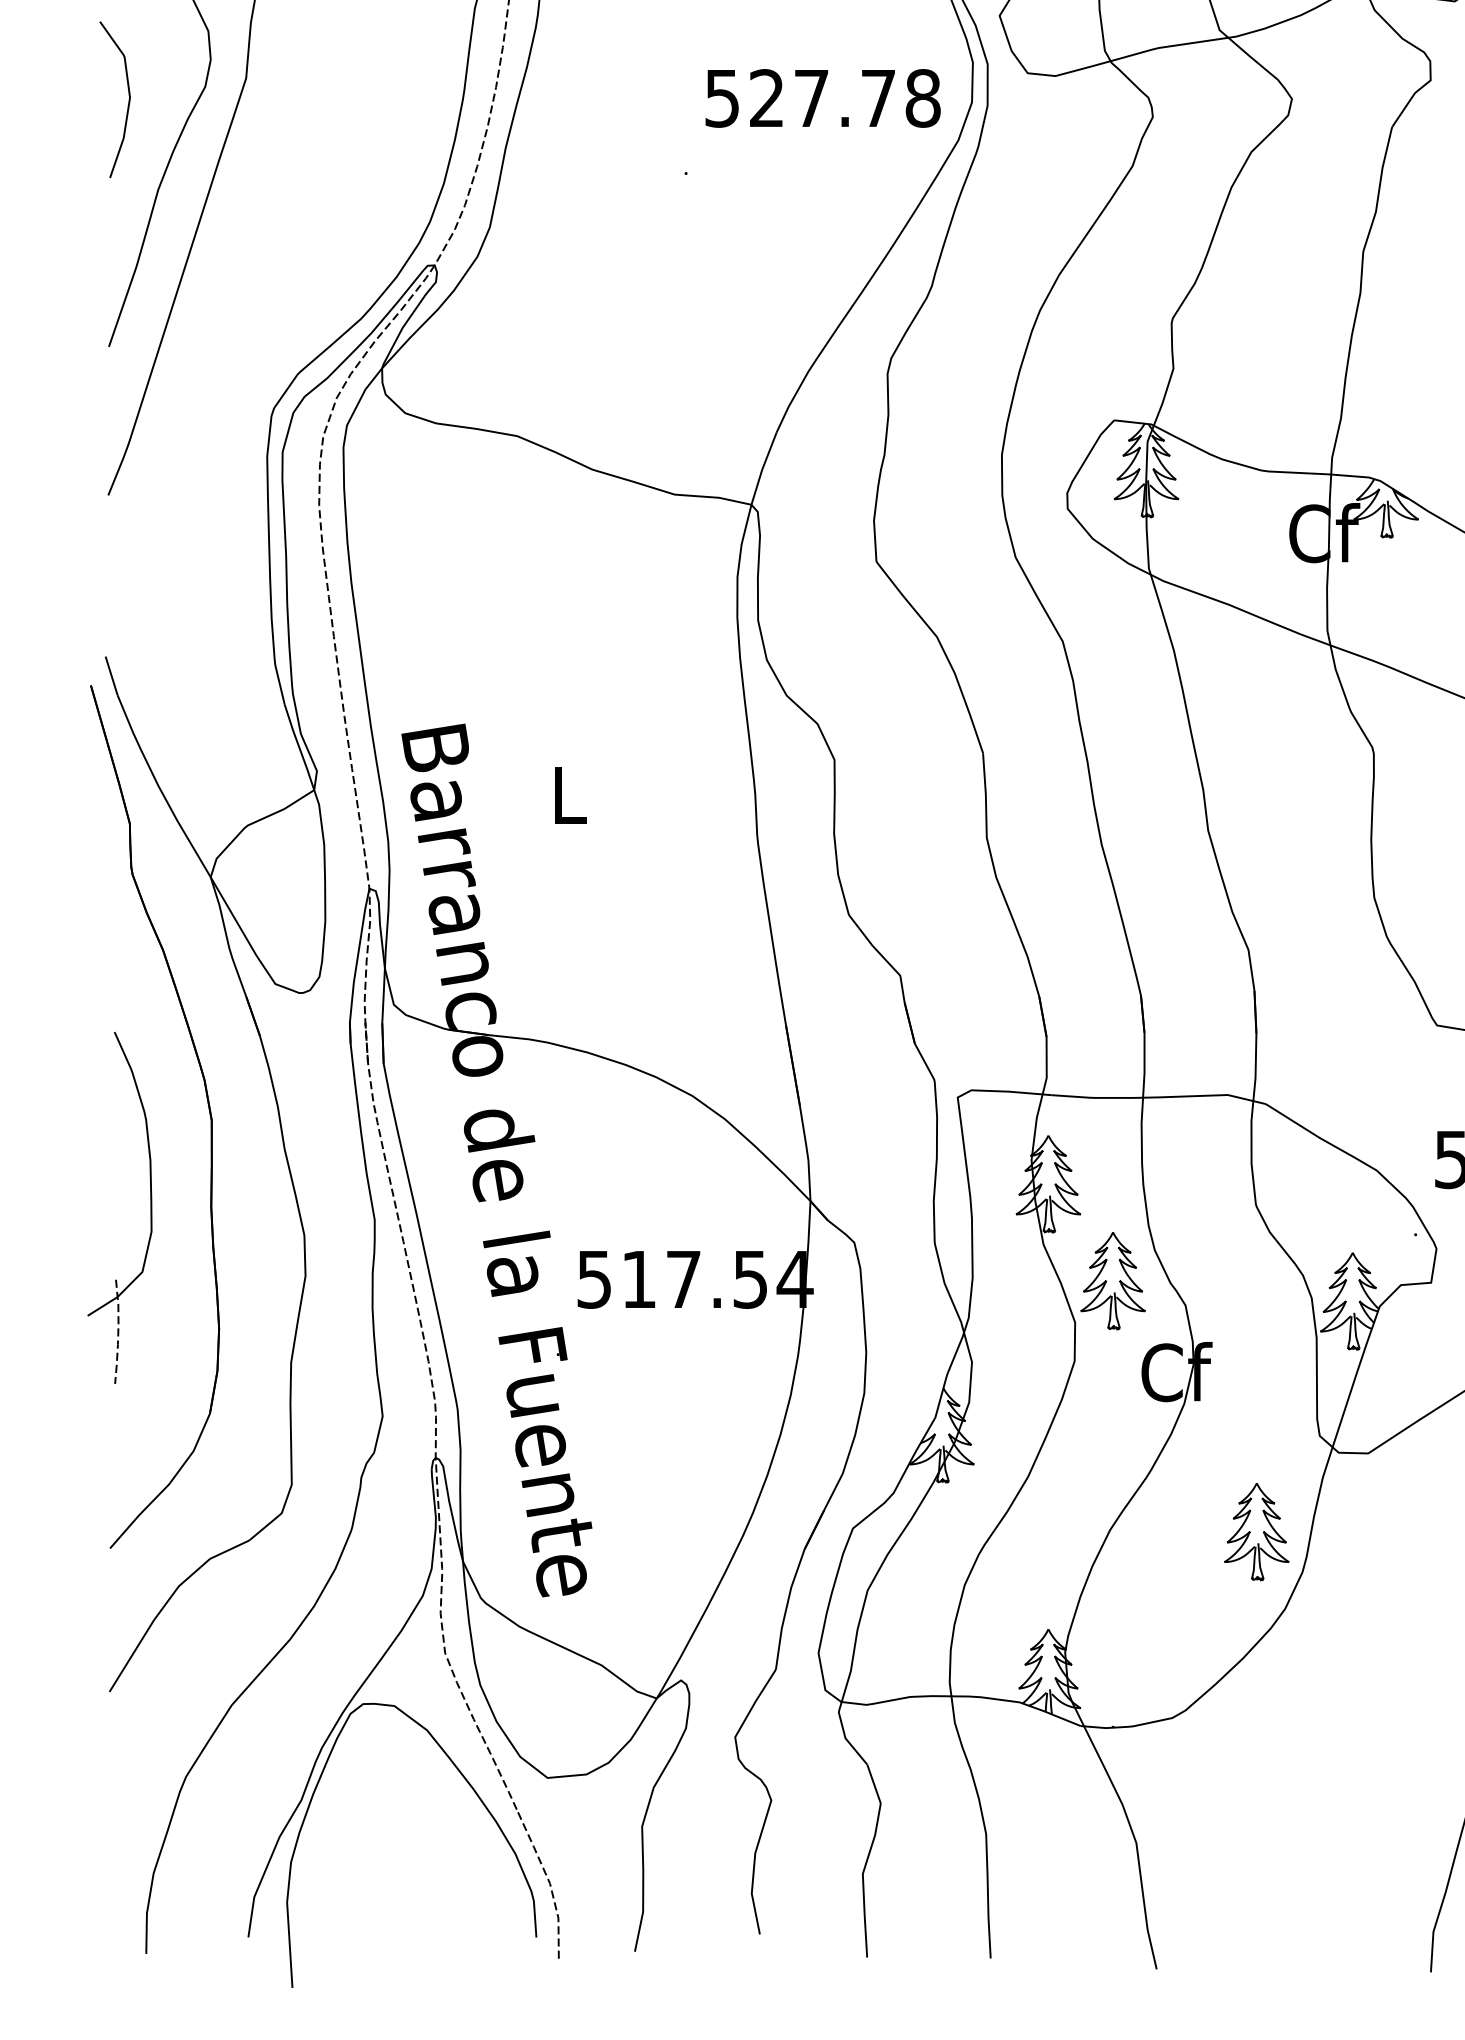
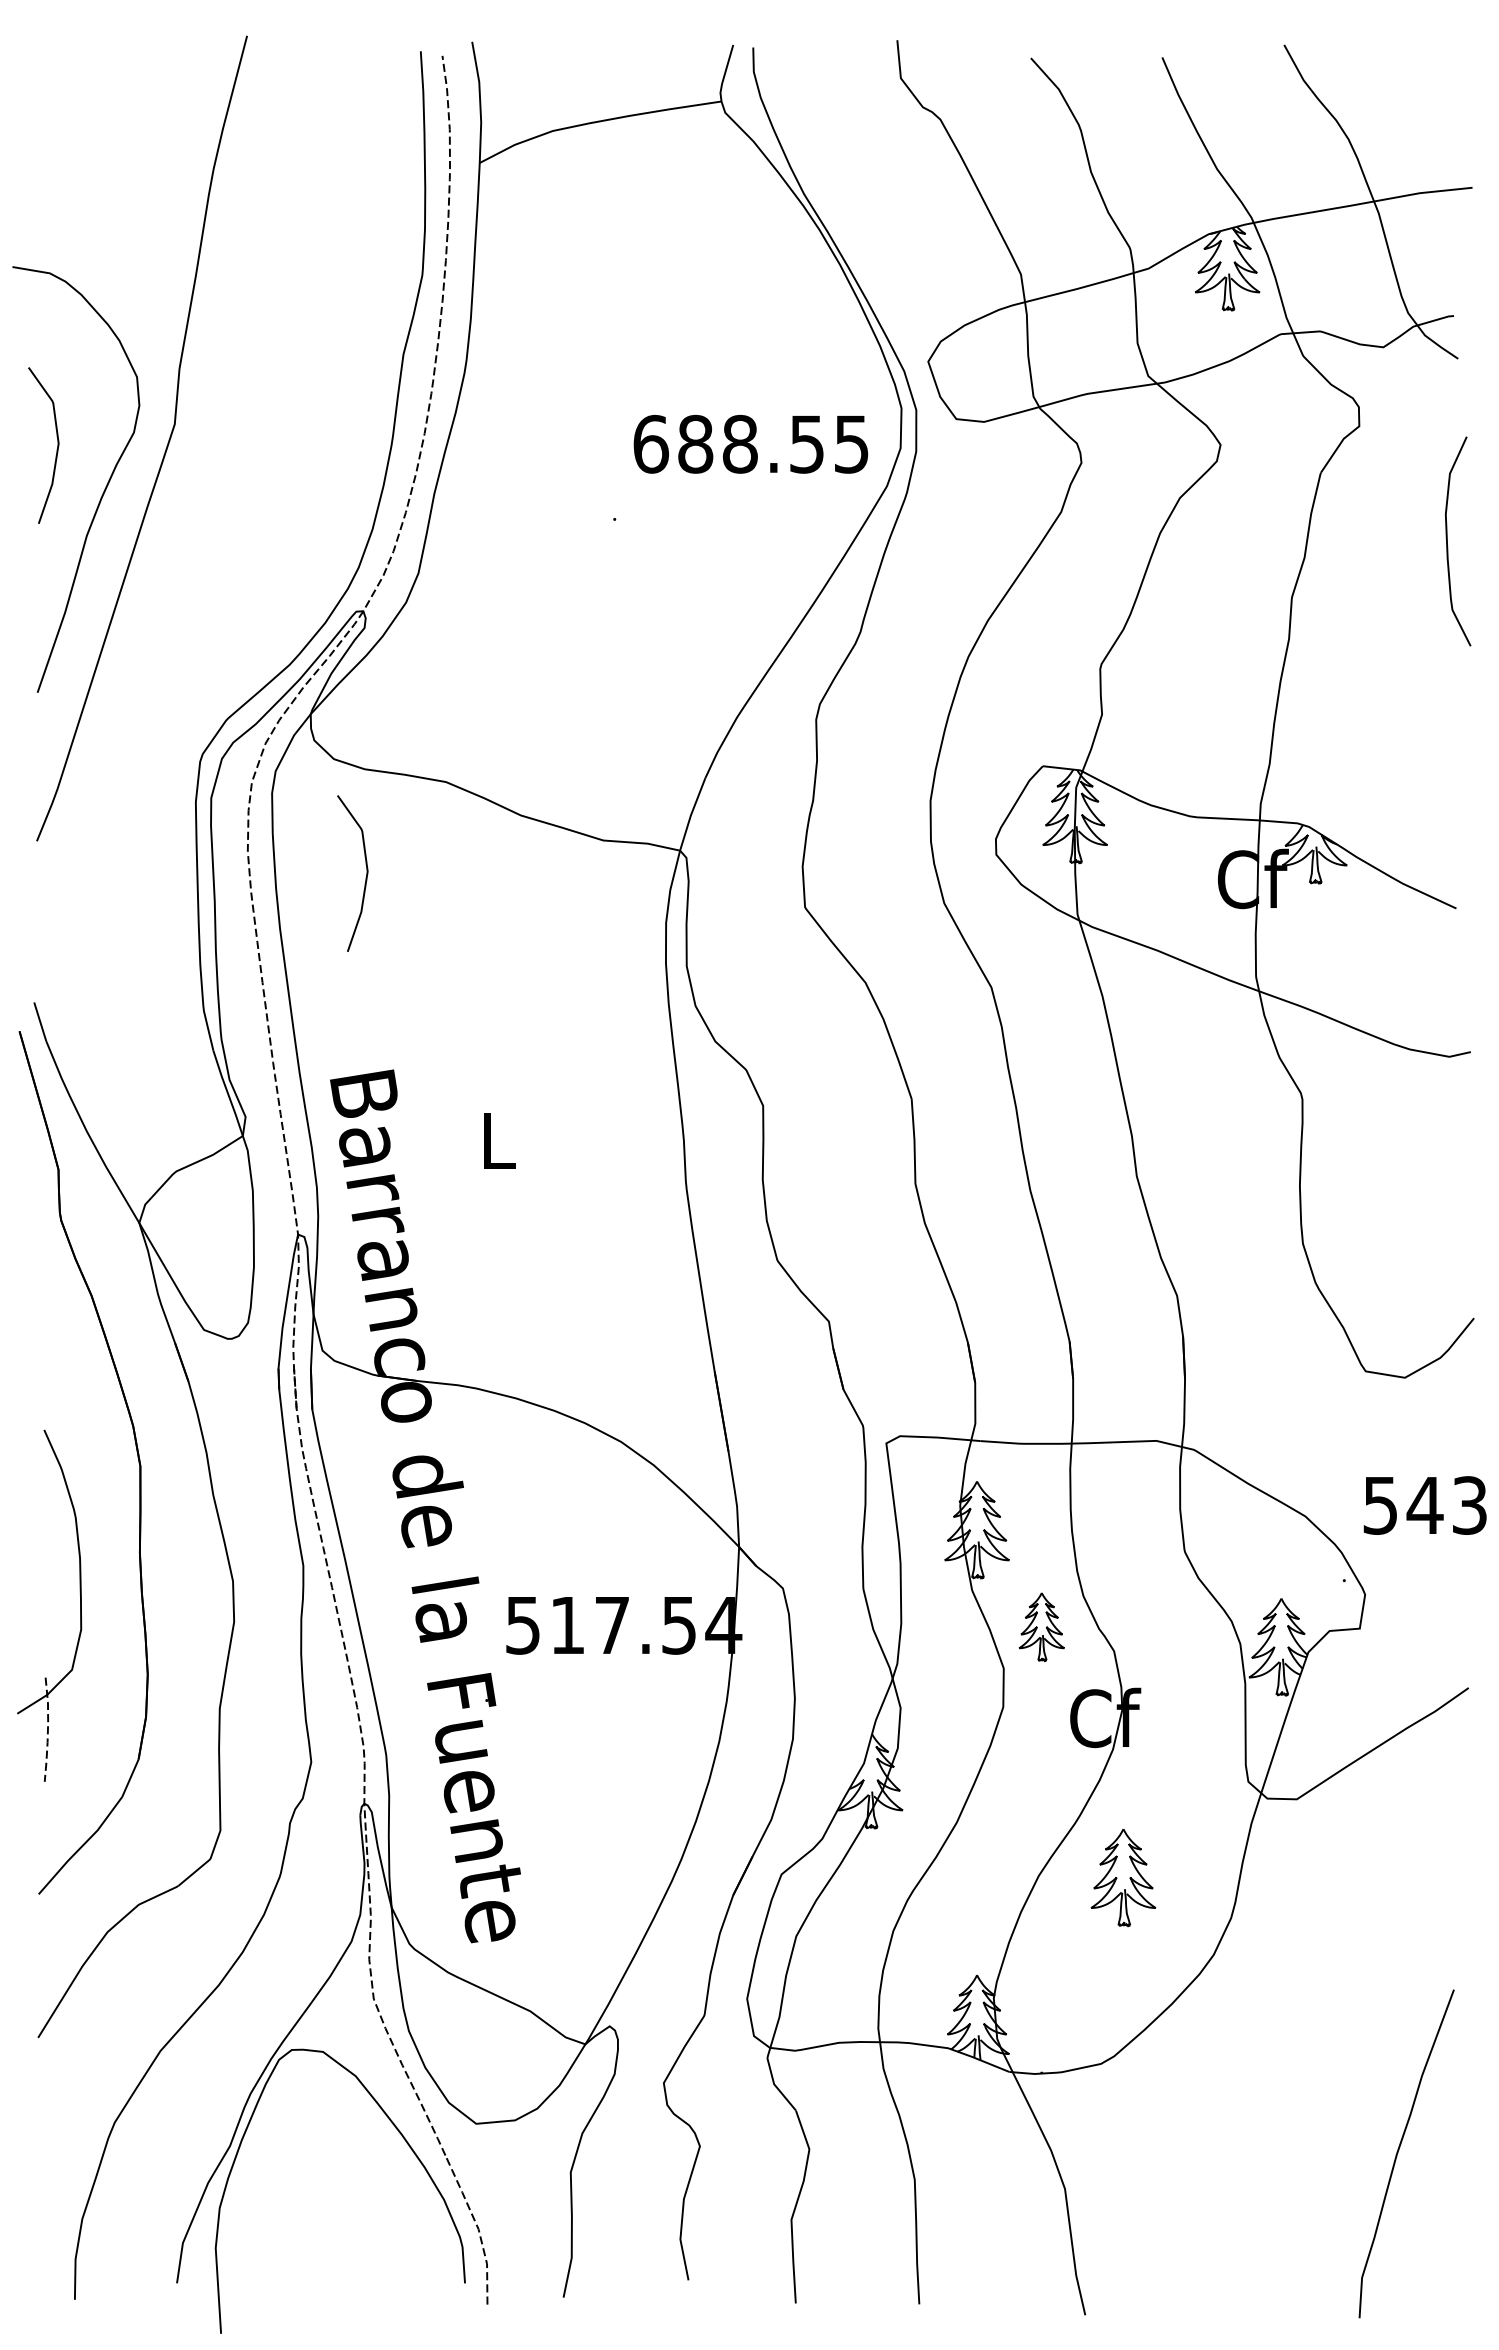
text: (822, 97) -> (751, 443), 527.78 -> 688.55
curve: (436, 531) -> (365, 877), added
part: (150, 1207) -> (80, 1605), moved
part: (1112, 1281) -> (1041, 1627), size x0.7
part: (1256, 1532) -> (1123, 1878), moved

